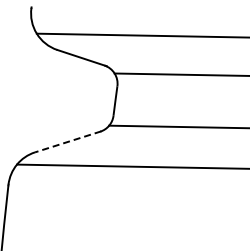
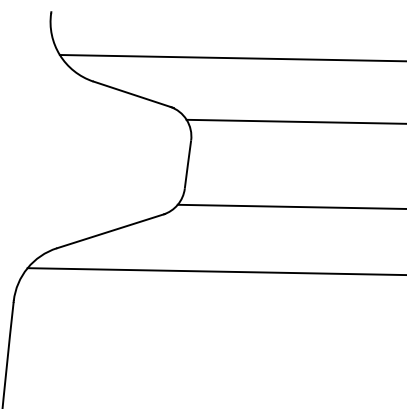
line: (68, 141) -> (111, 230), dashed -> solid

